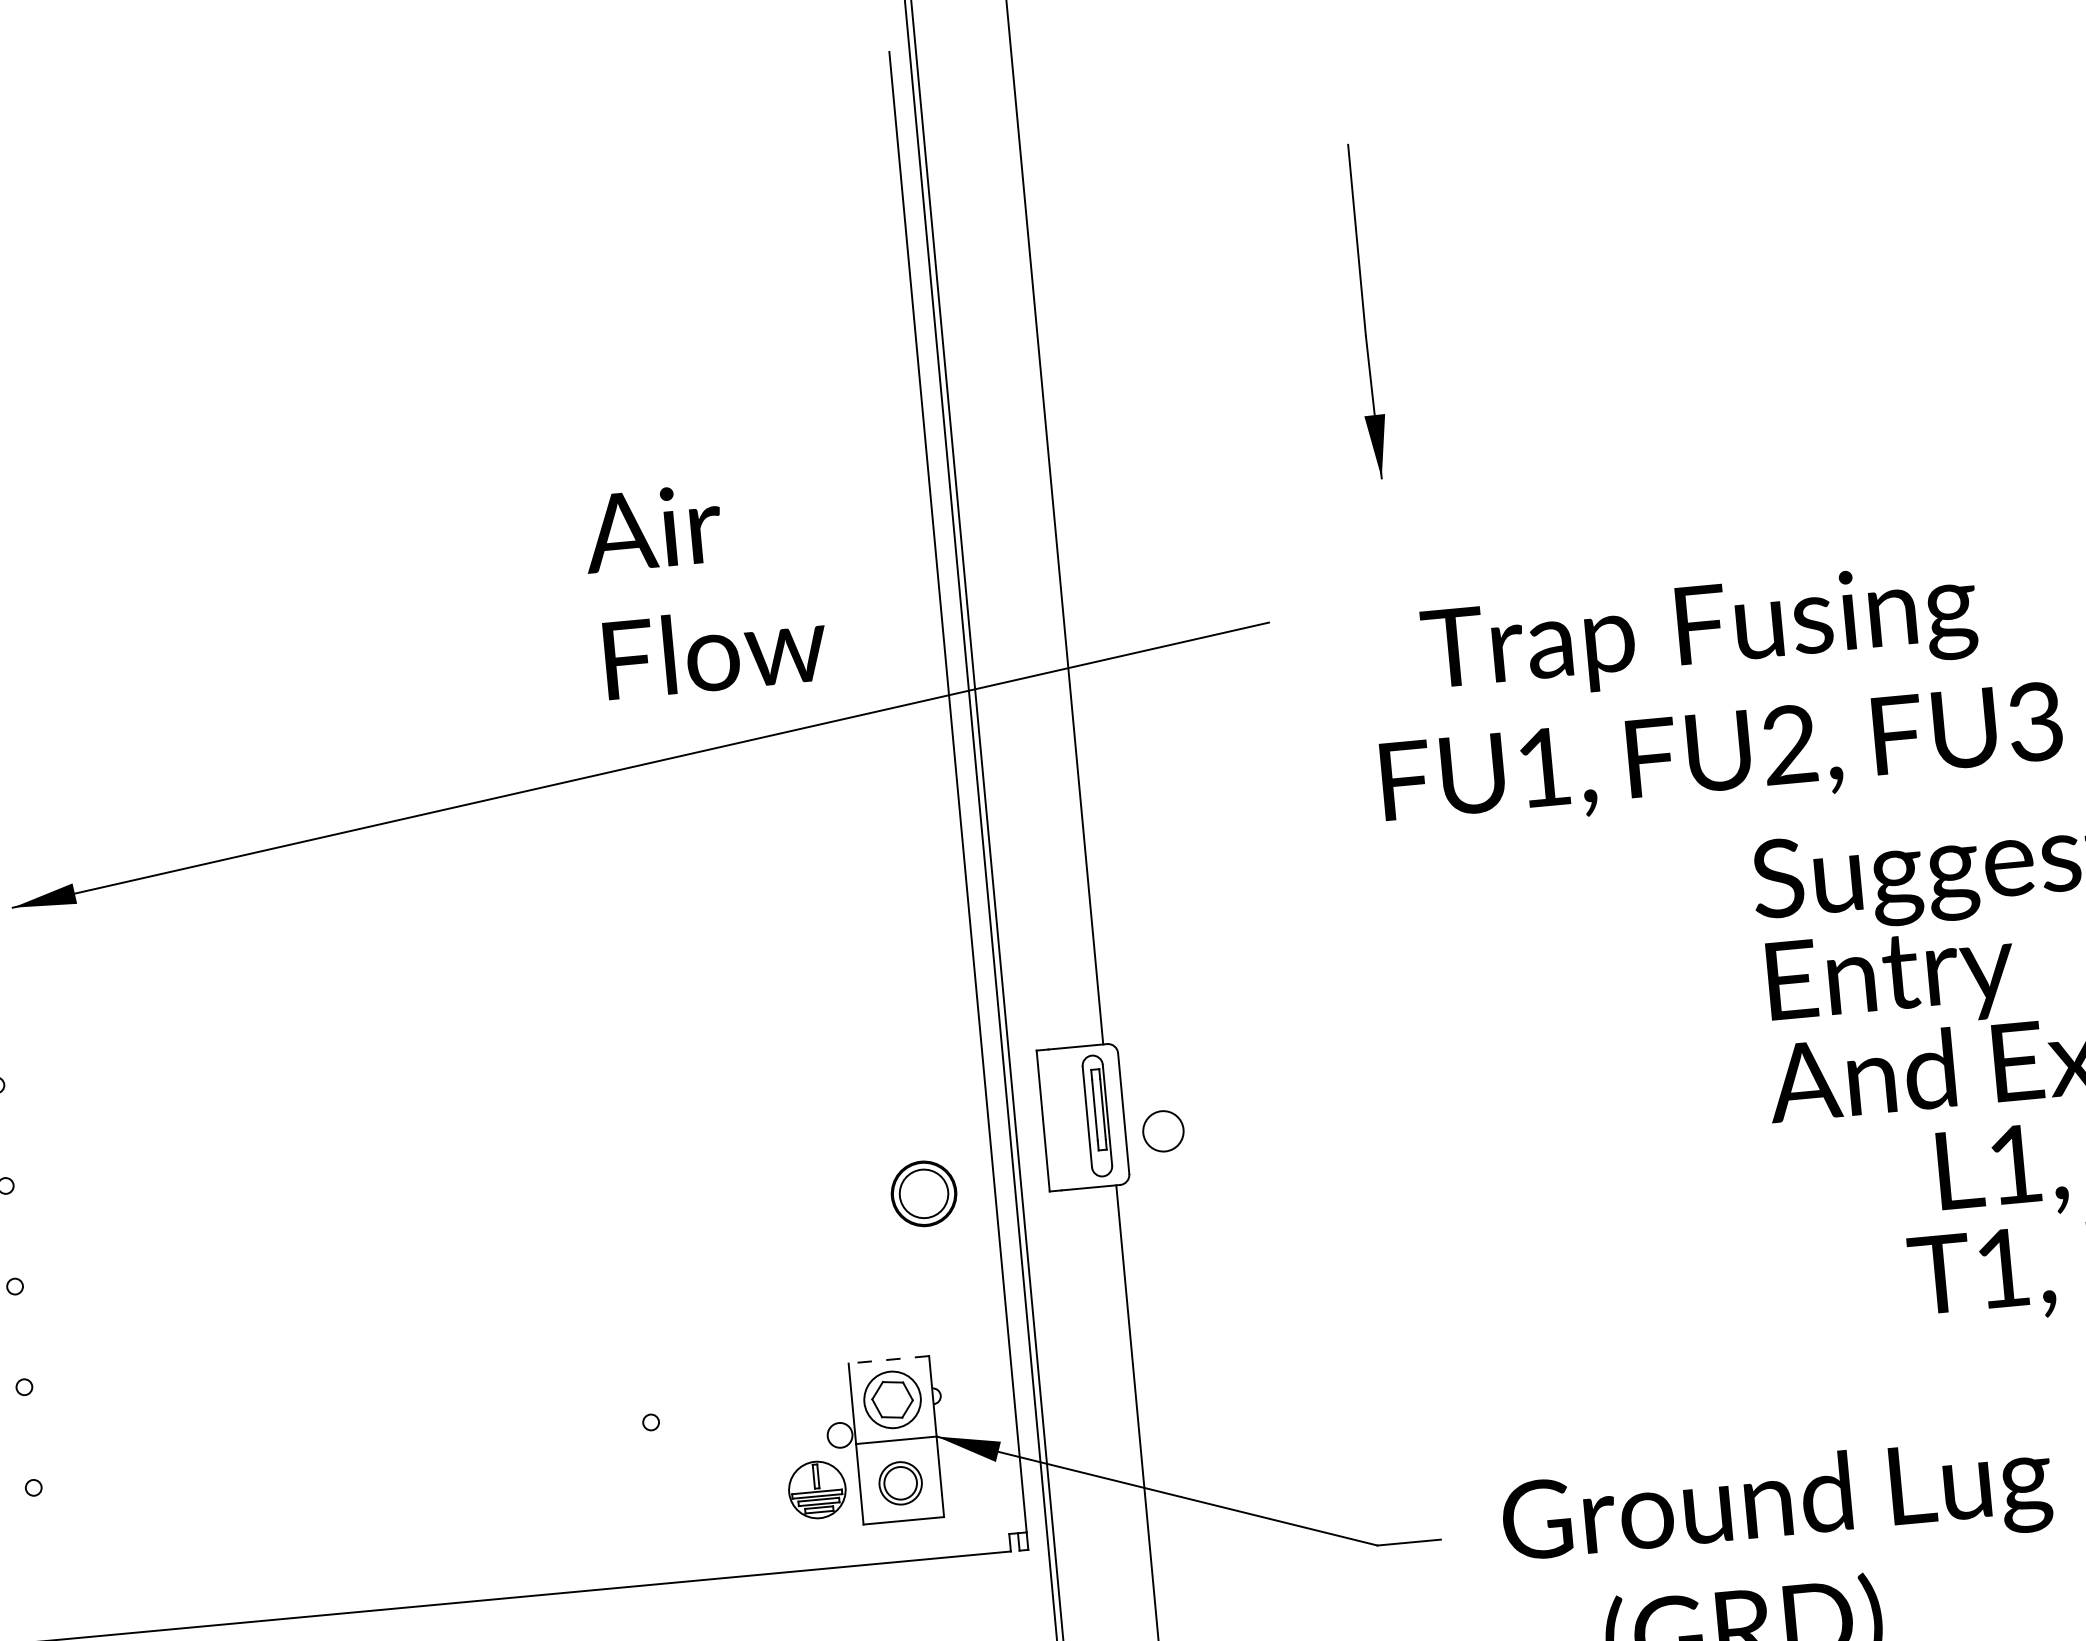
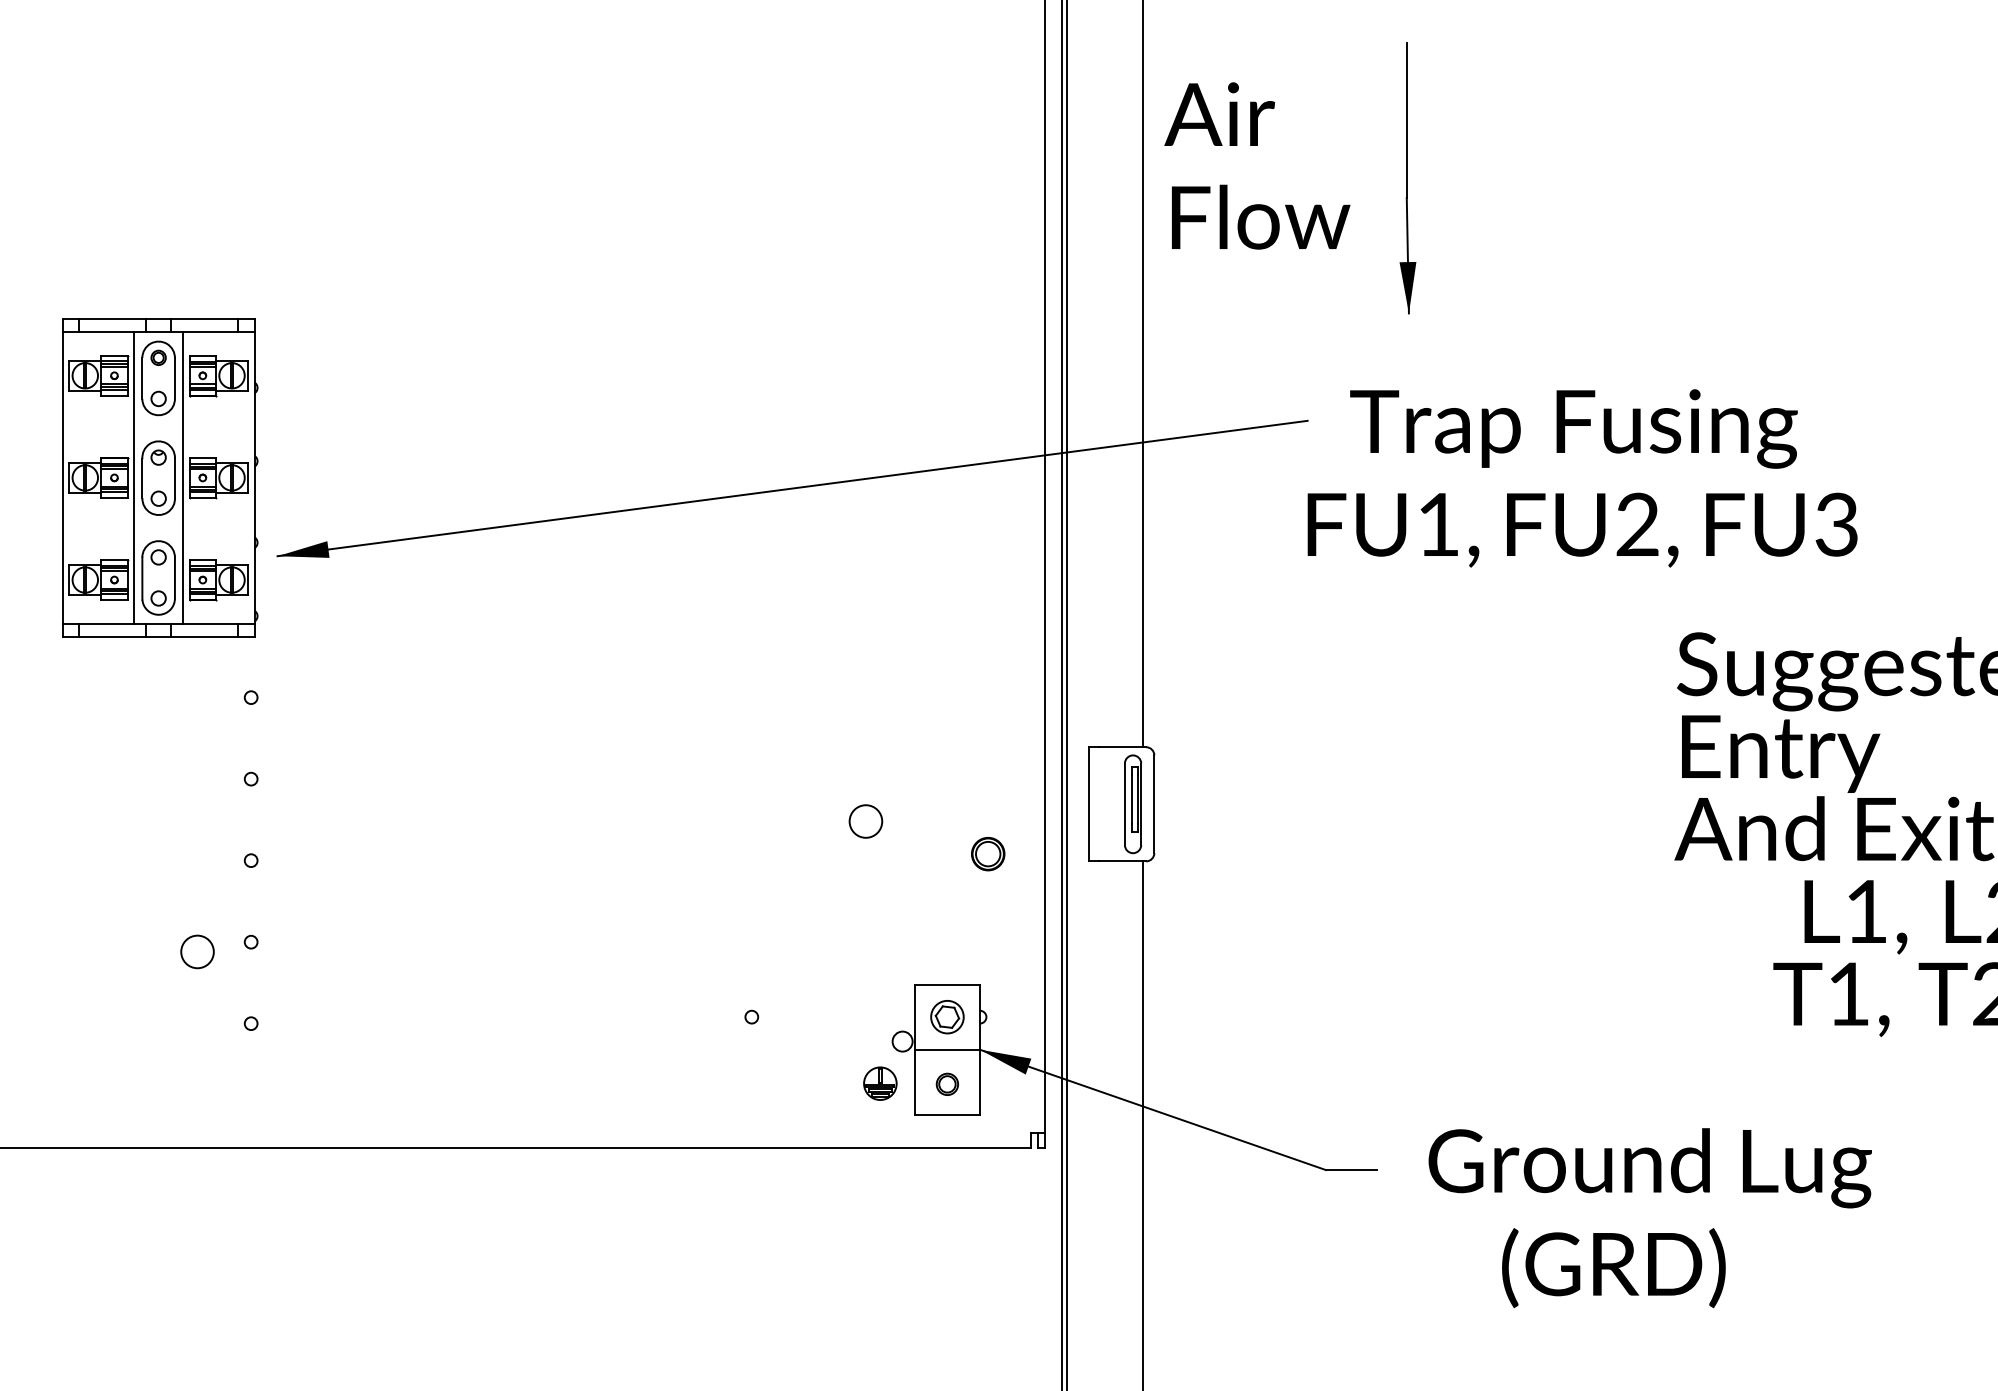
text: (705, 587) -> (1257, 165), moved
text: (1716, 693) -> (1582, 478), moved
circle: (1162, 1131) -> (865, 821), moved
part: (924, 1194) -> (988, 854), size x0.62
line: (888, 1359) -> (947, 984), dashed -> solid
part: (892, 1400) -> (947, 1017), size x0.71
part: (899, 1482) -> (946, 1083), size x0.62
part: (817, 1489) -> (880, 1083), size x0.71

